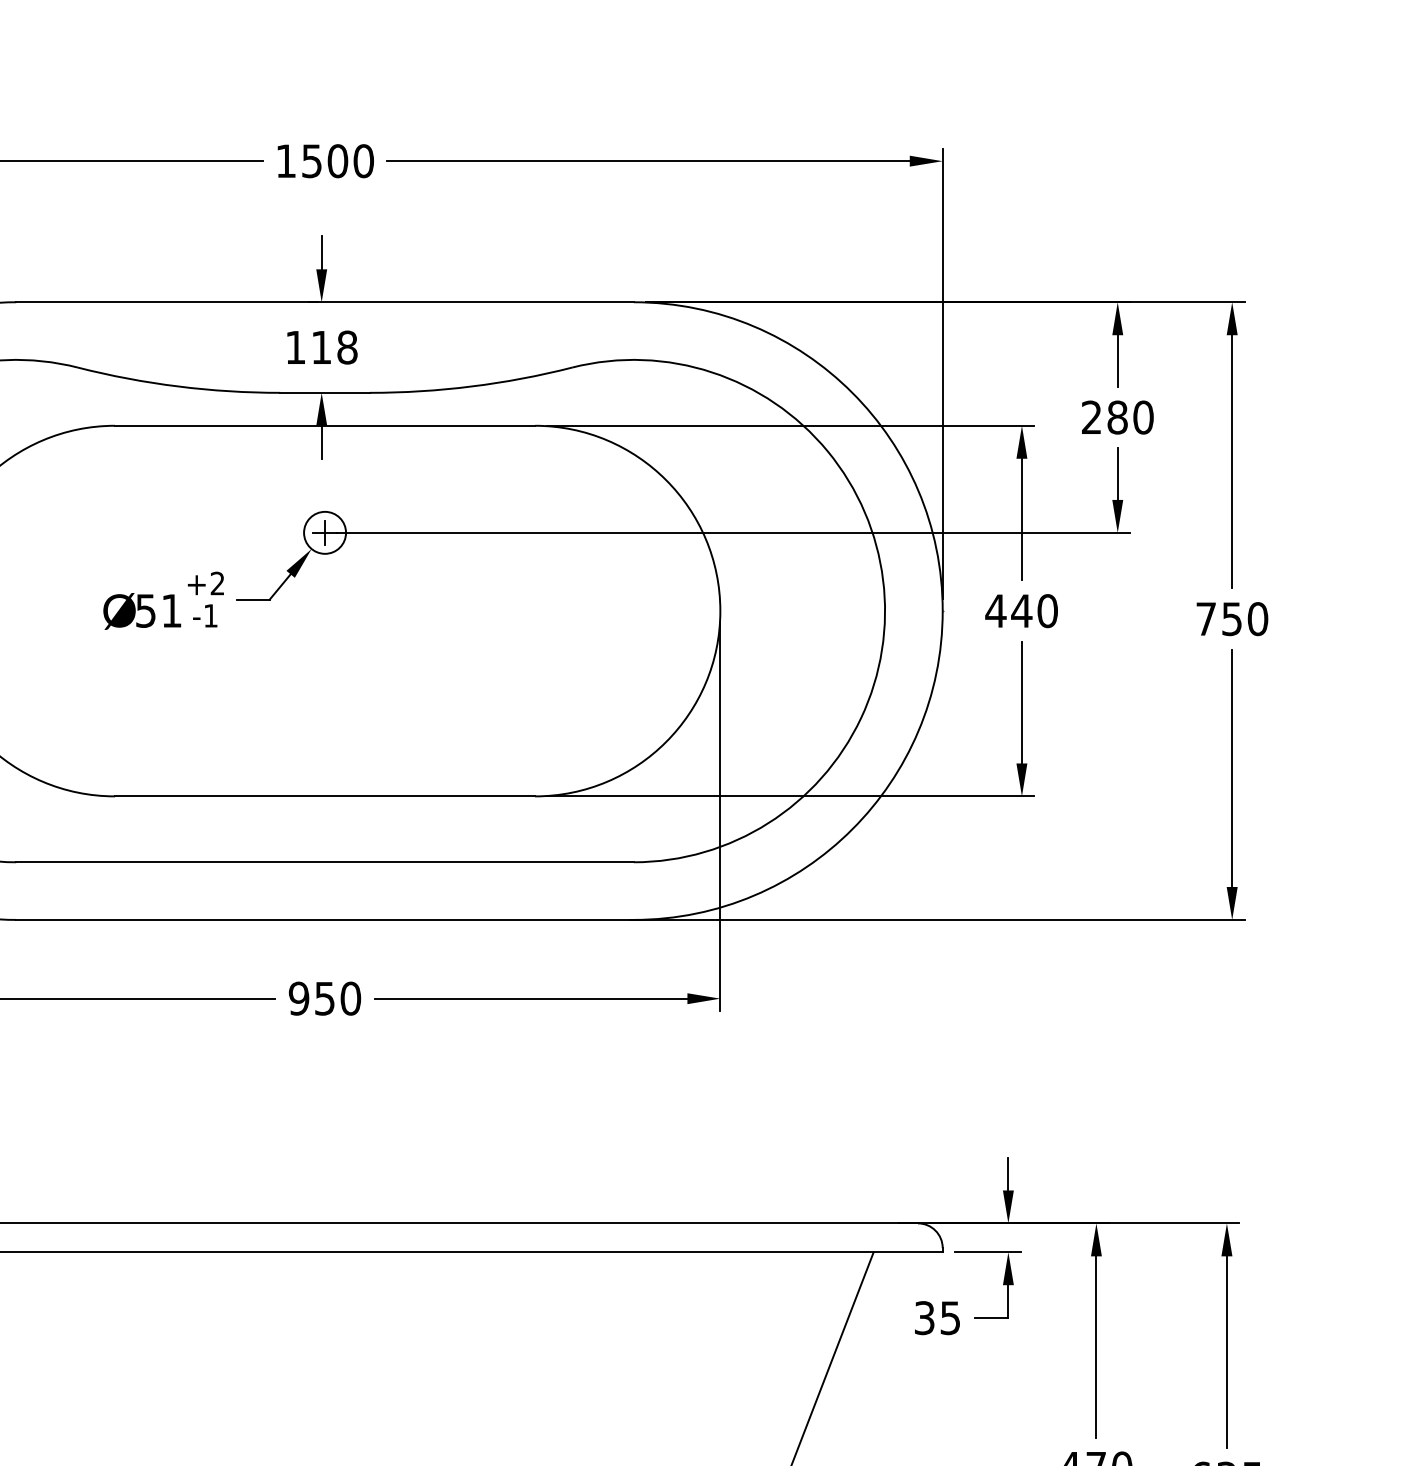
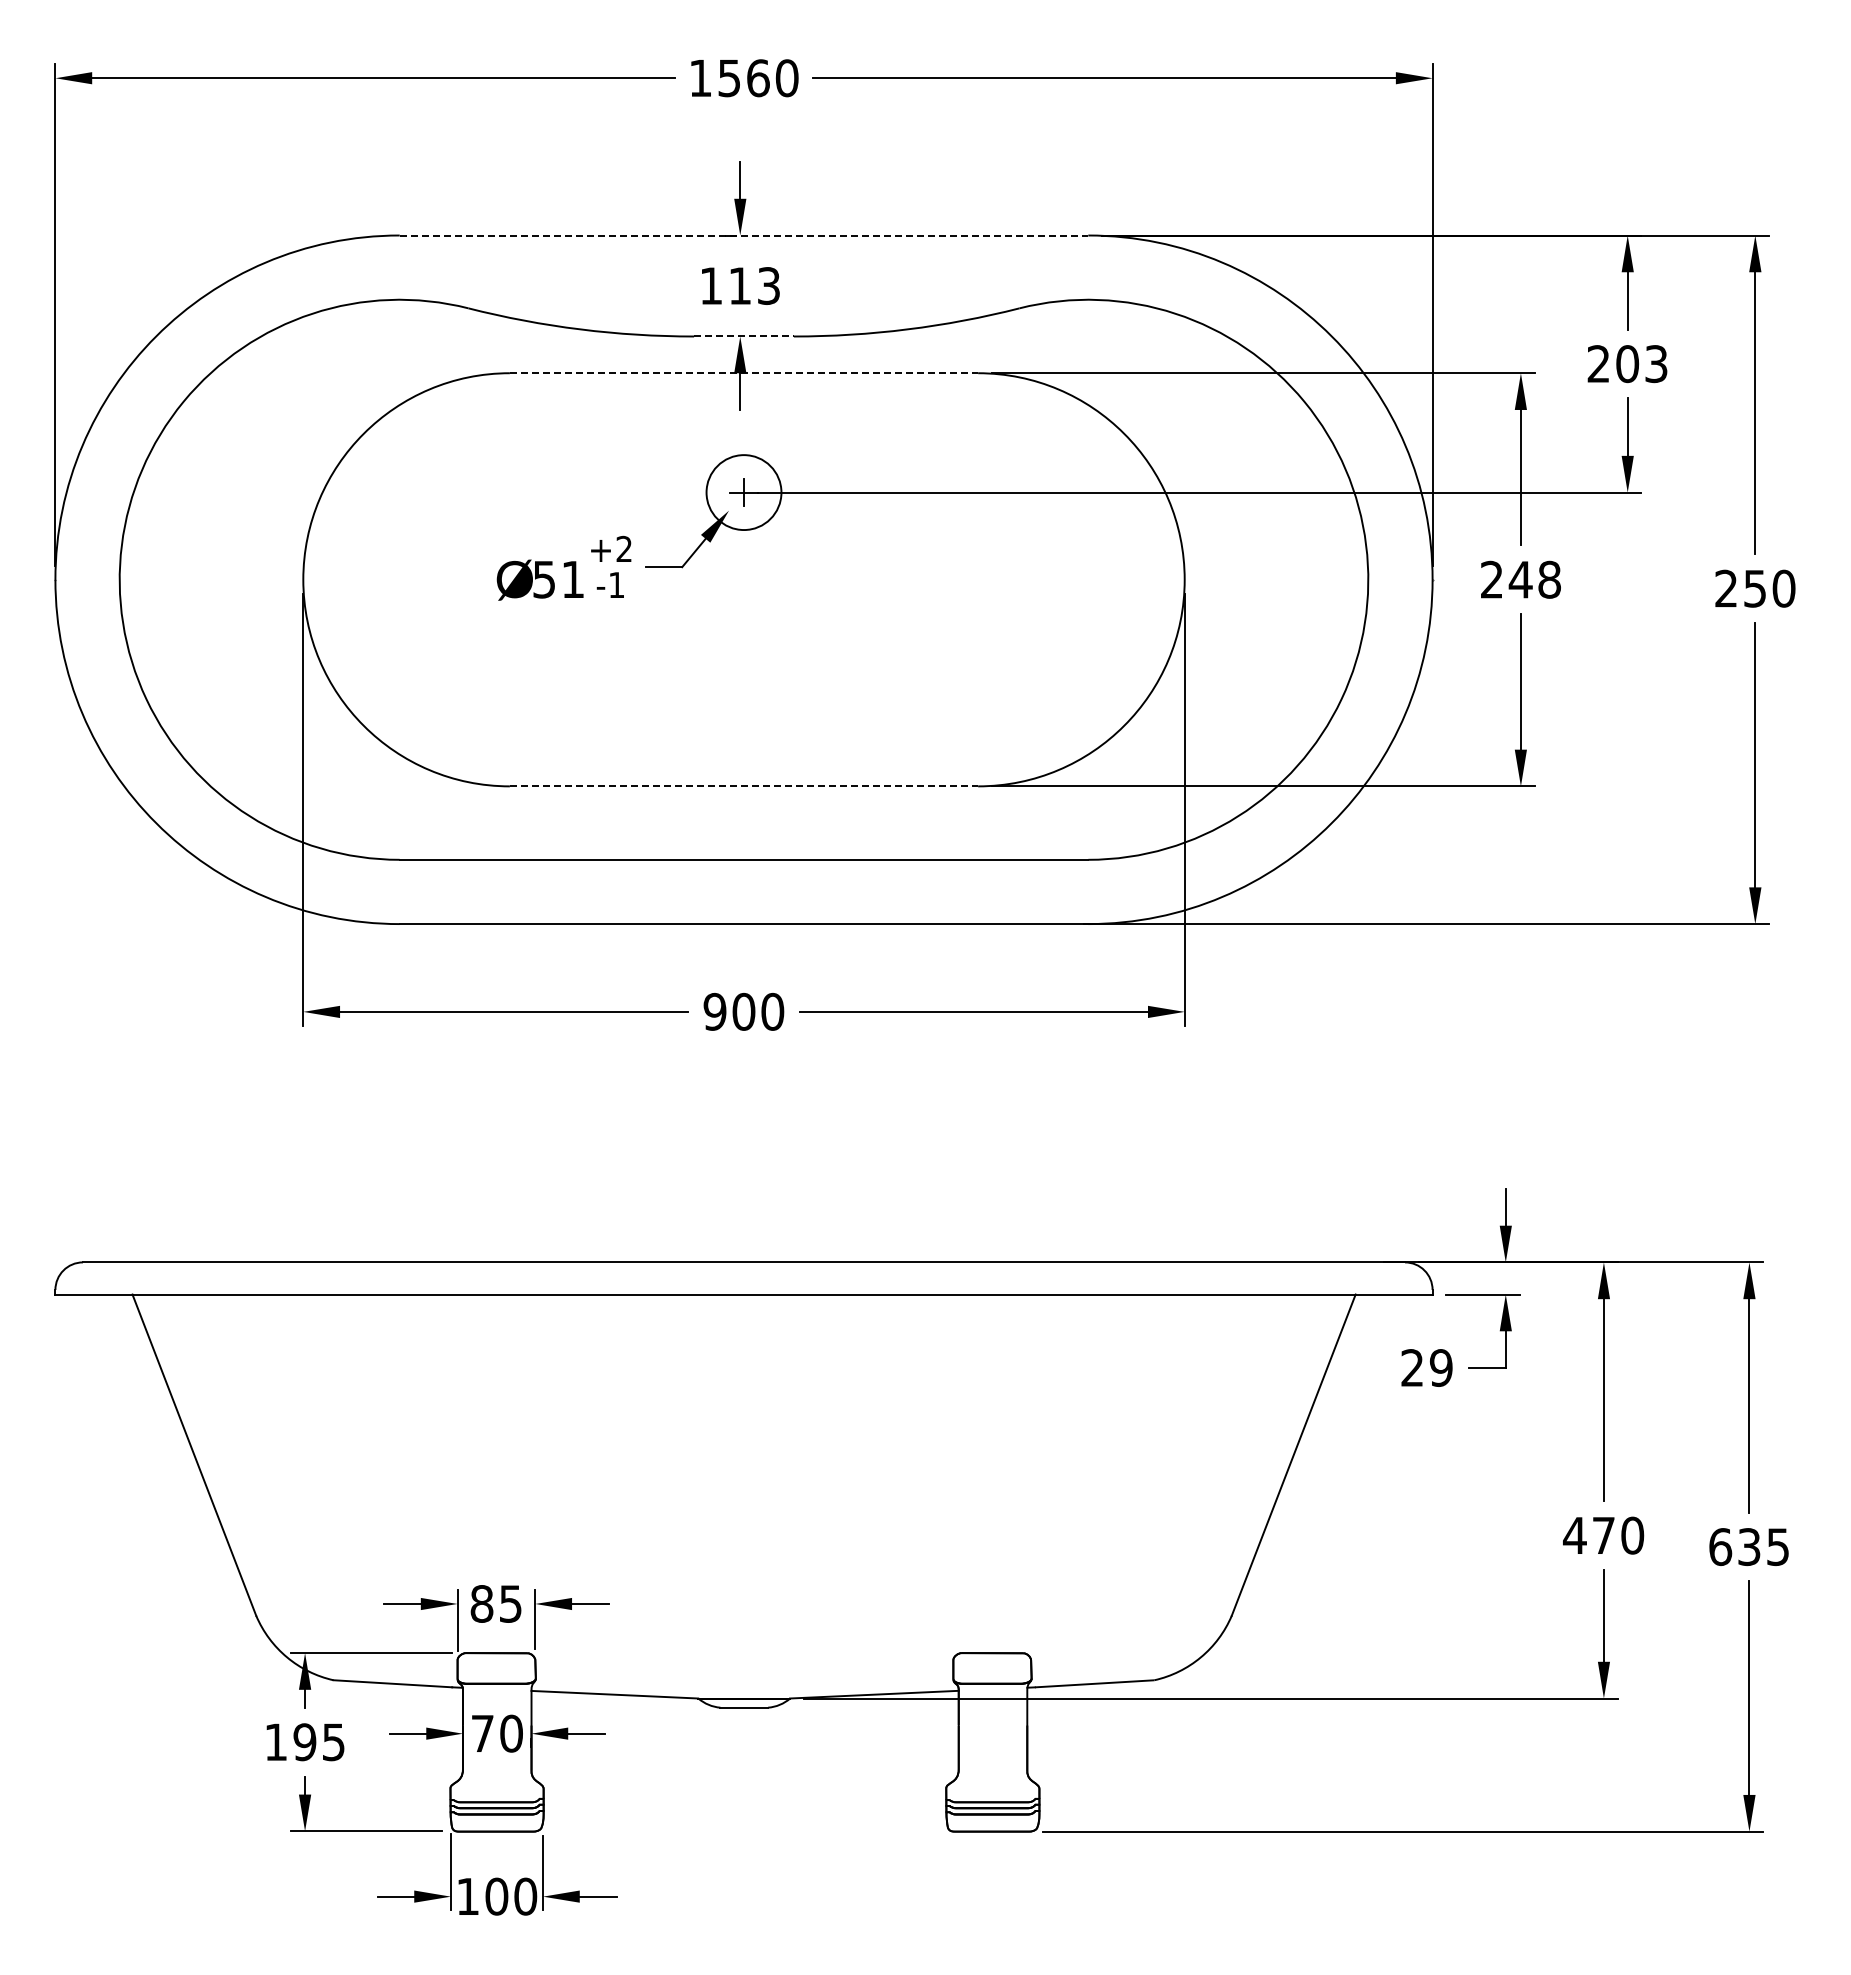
text: (338, 161) -> (758, 78), 1500 -> 1560
line: (325, 302) -> (744, 235), solid -> dashed
text: (347, 347) -> (768, 285), 118 -> 113
line: (325, 392) -> (744, 336), solid -> dashed
text: (1130, 417) -> (1641, 364), 280 -> 203
line: (325, 426) -> (744, 373), solid -> dashed
circle: (324, 532) -> (743, 492), size x1.6
text: (1021, 610) -> (1520, 579), 440 -> 248
text: (1205, 618) -> (1725, 588), 750 -> 250
line: (325, 796) -> (744, 786), solid -> dashed
text: (324, 998) -> (743, 1011), 950 -> 900
text: (937, 1317) -> (1426, 1367), 35 -> 29

